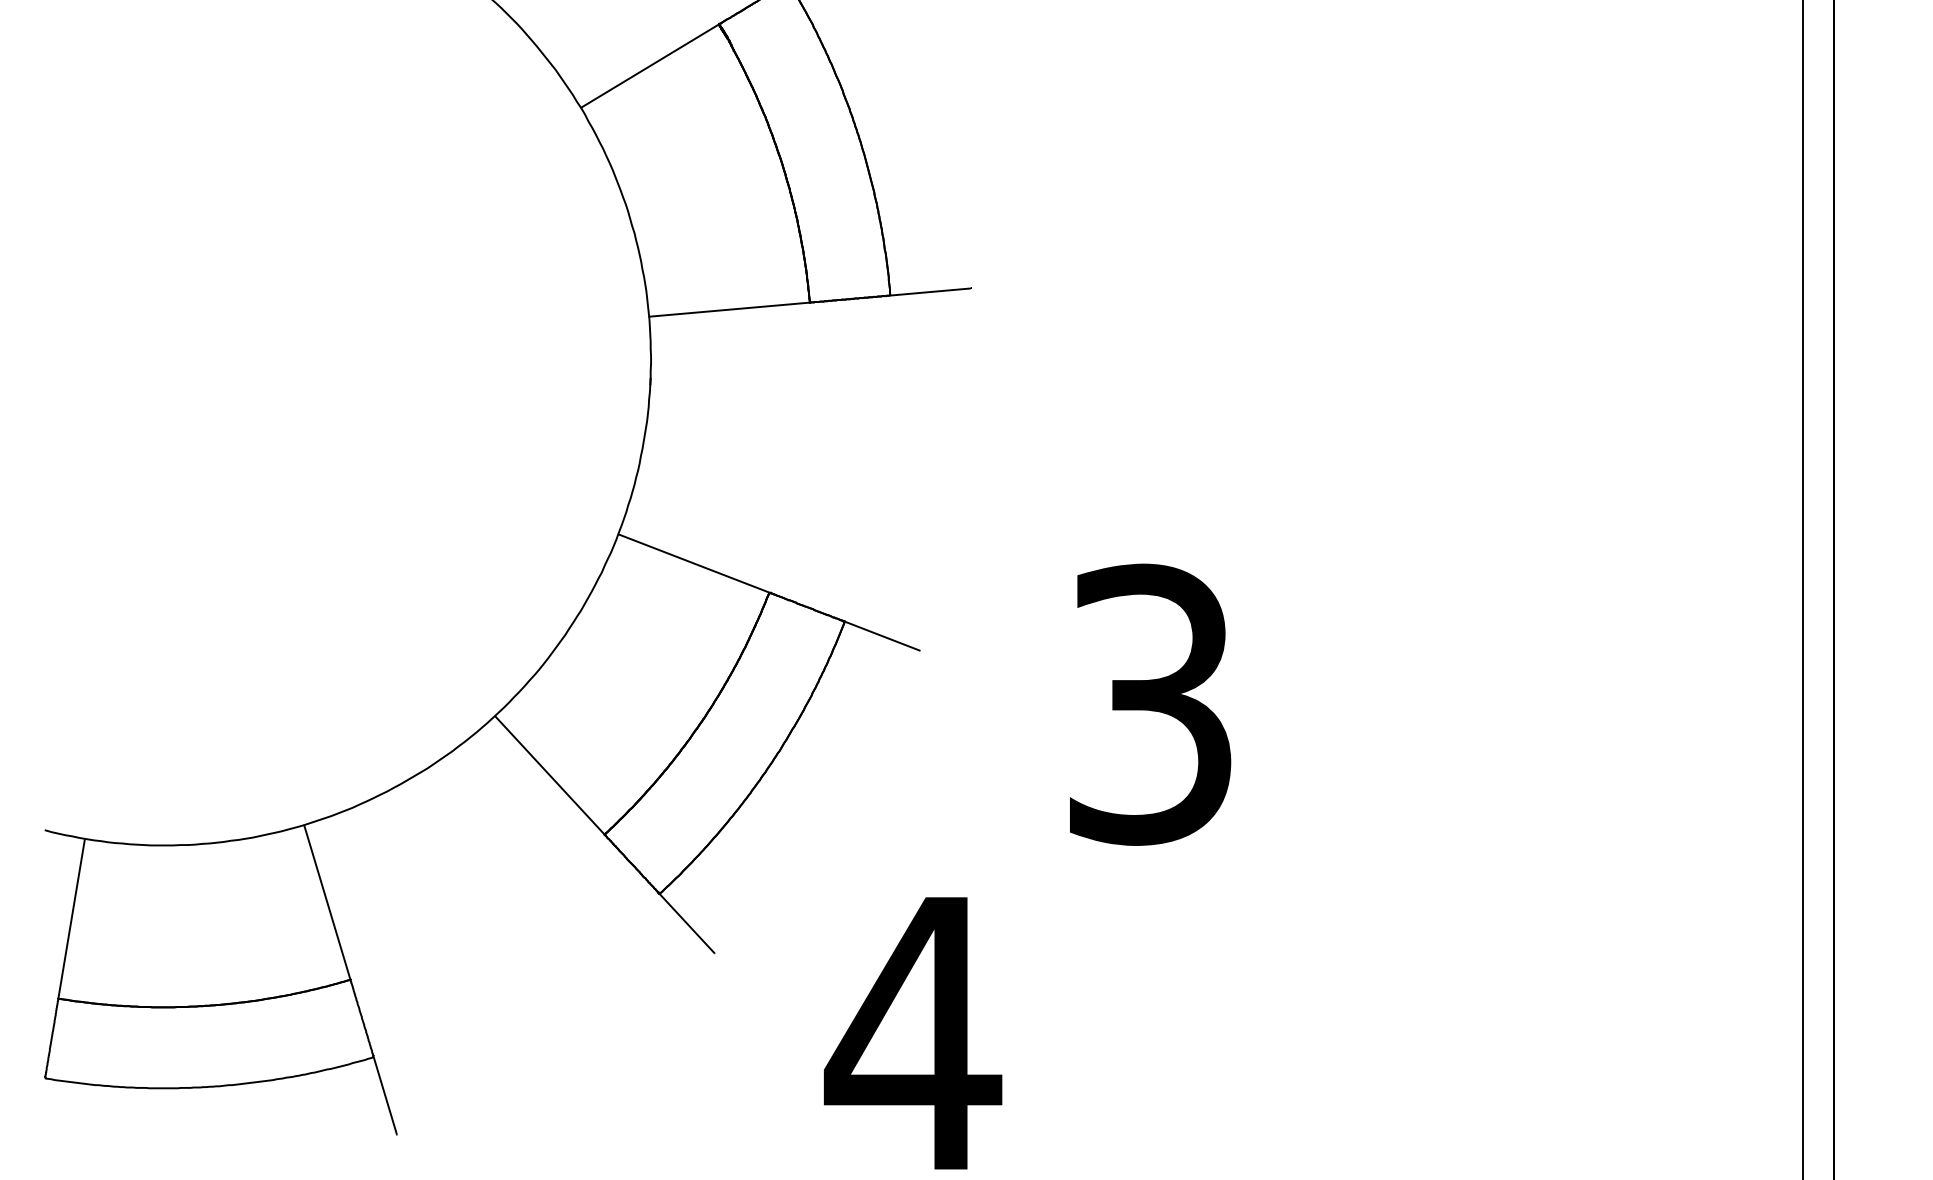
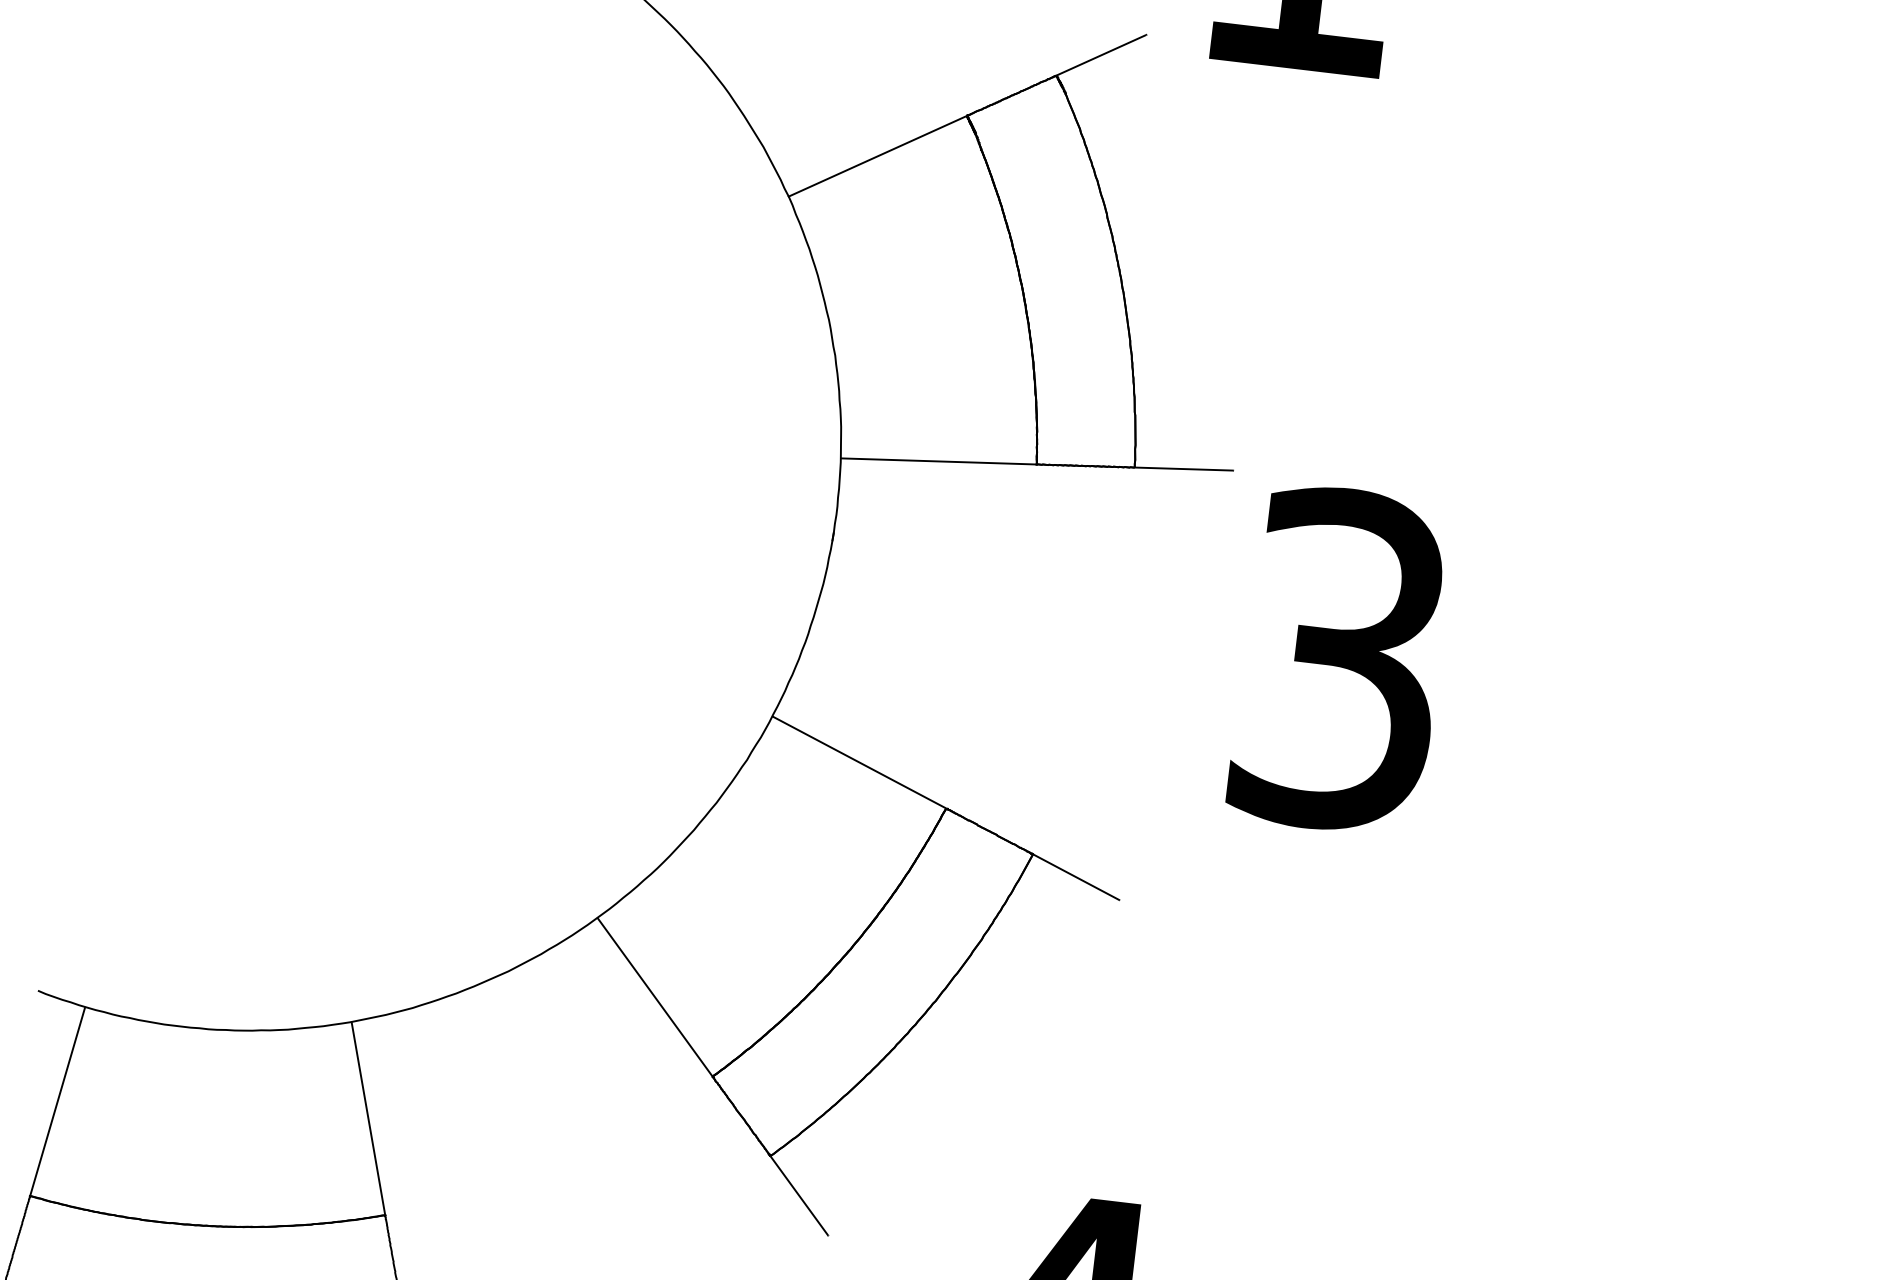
text: (1150, 704) -> (1340, 659), moved

